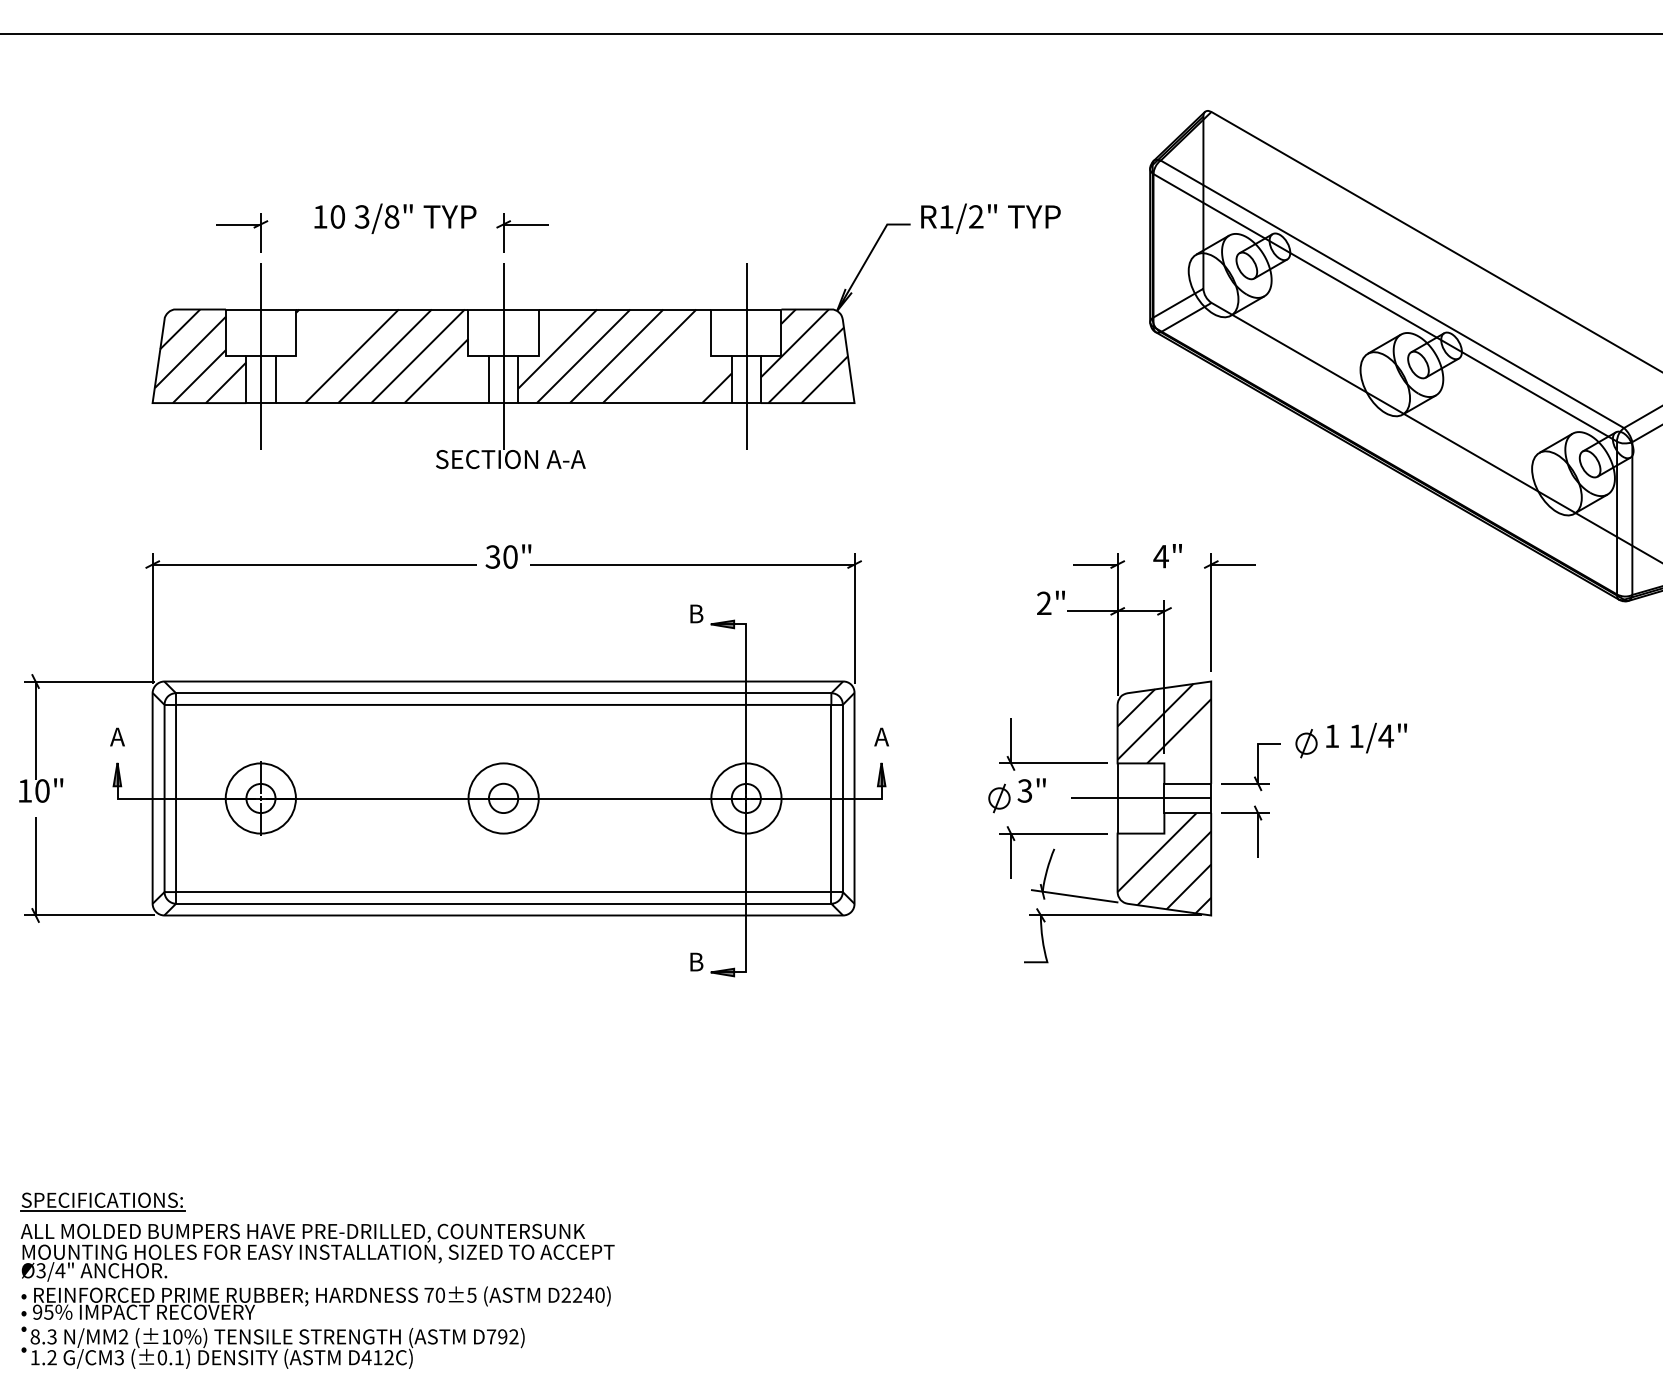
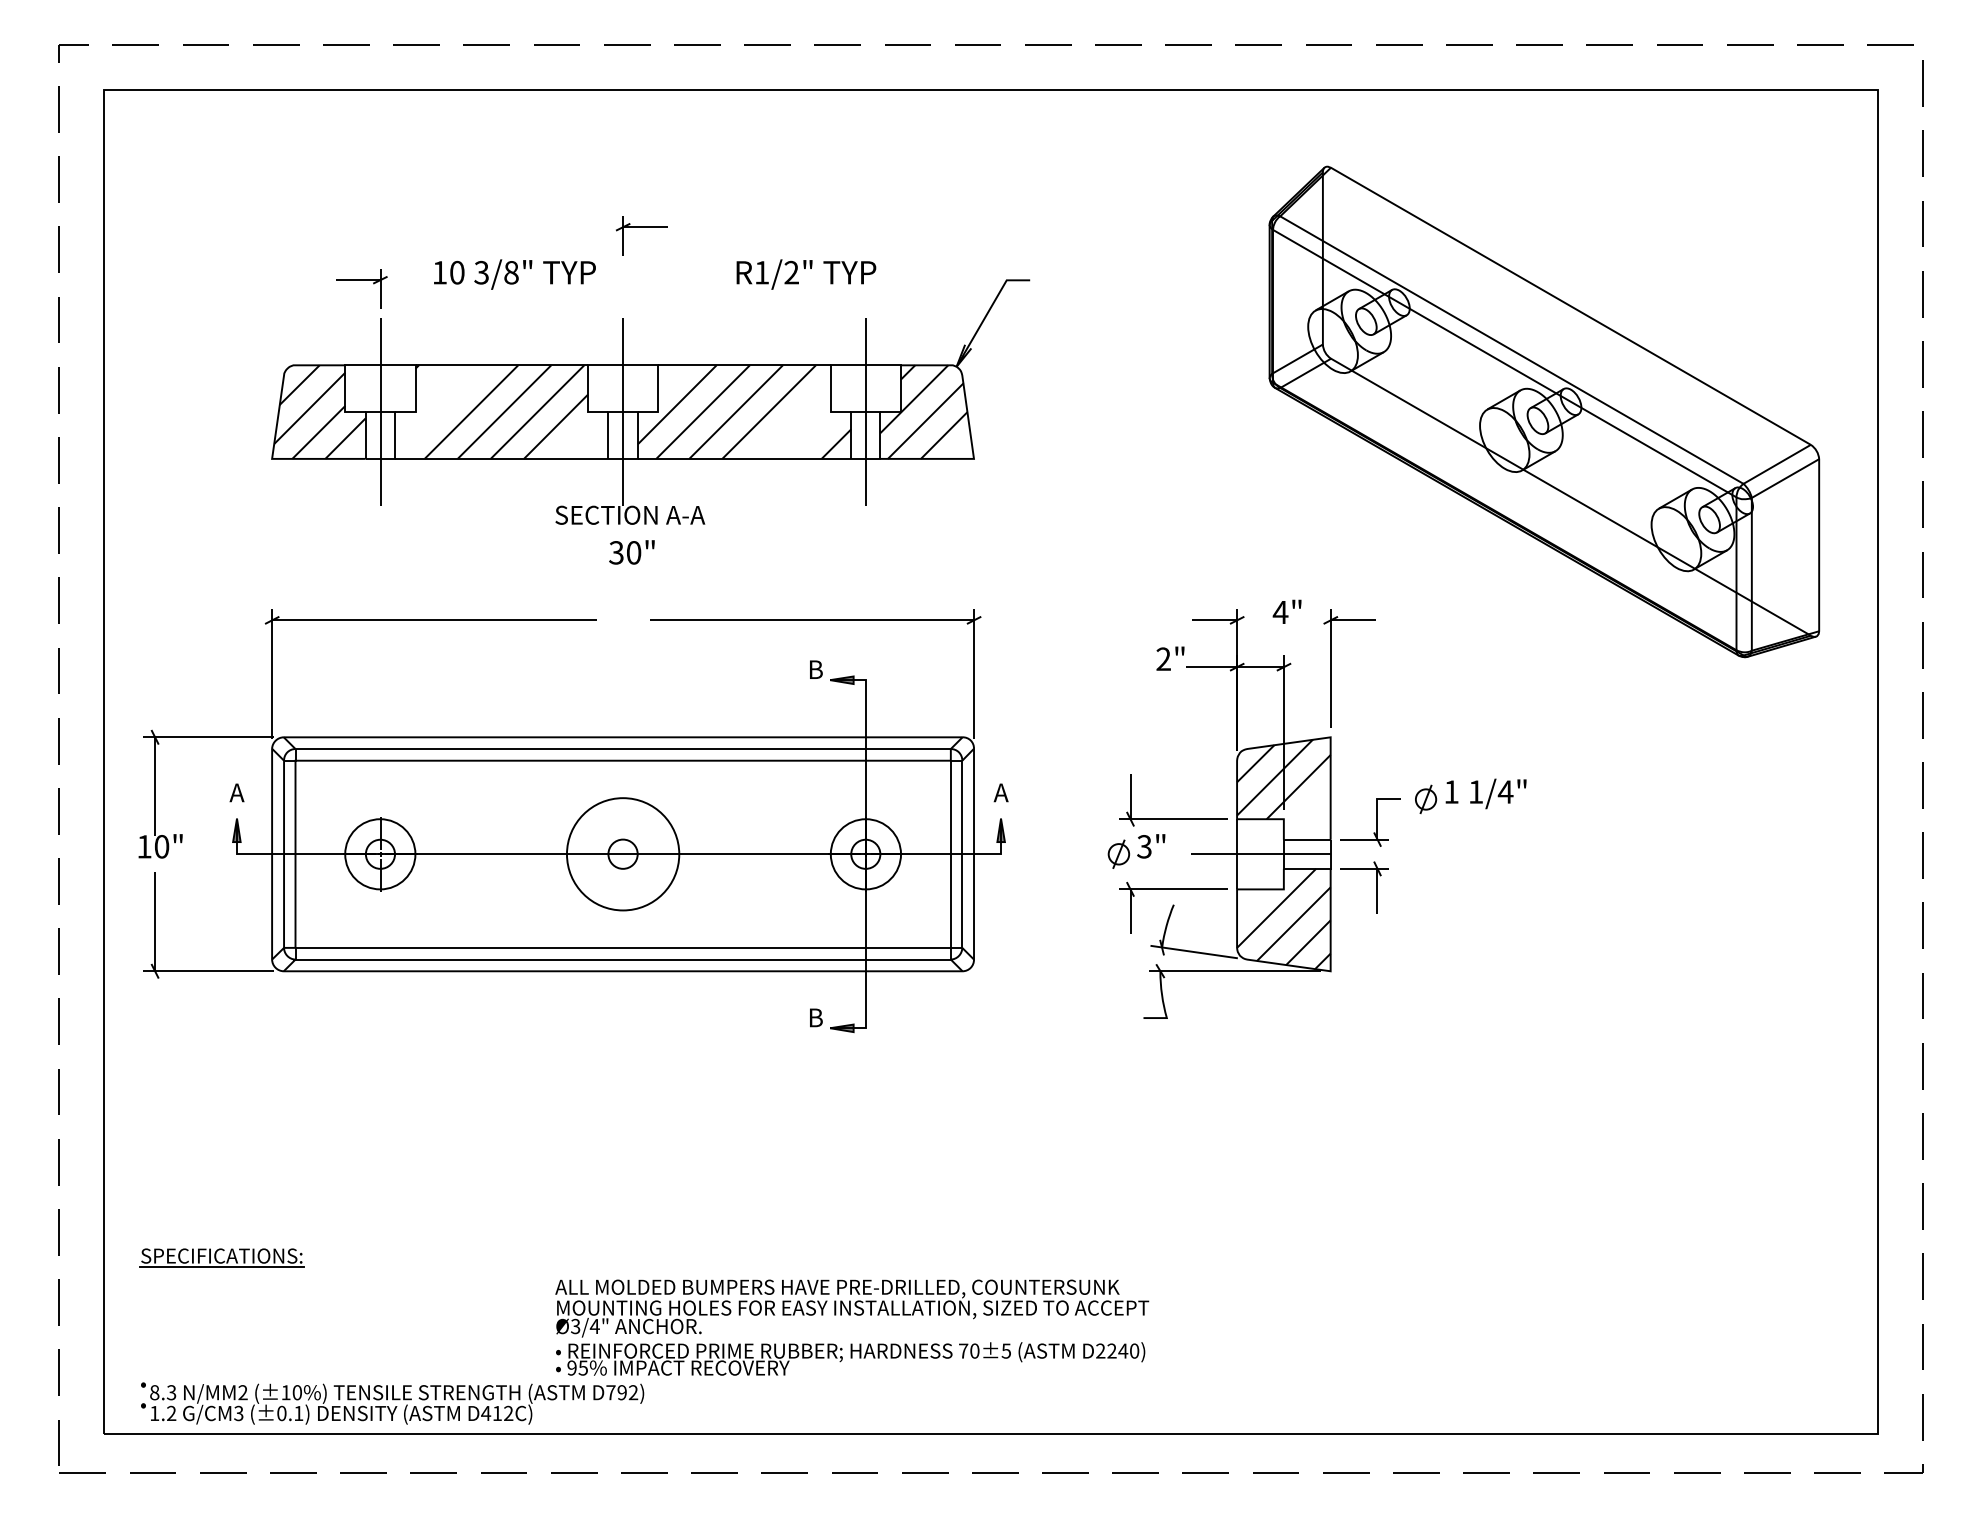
text: (991, 218) -> (806, 274), moved
part: (522, 224) -> (641, 227), moved
text: (508, 556) -> (631, 552), moved
circle: (504, 798) -> (623, 854), size x1.6
text: (318, 1271) -> (852, 1327), moved

